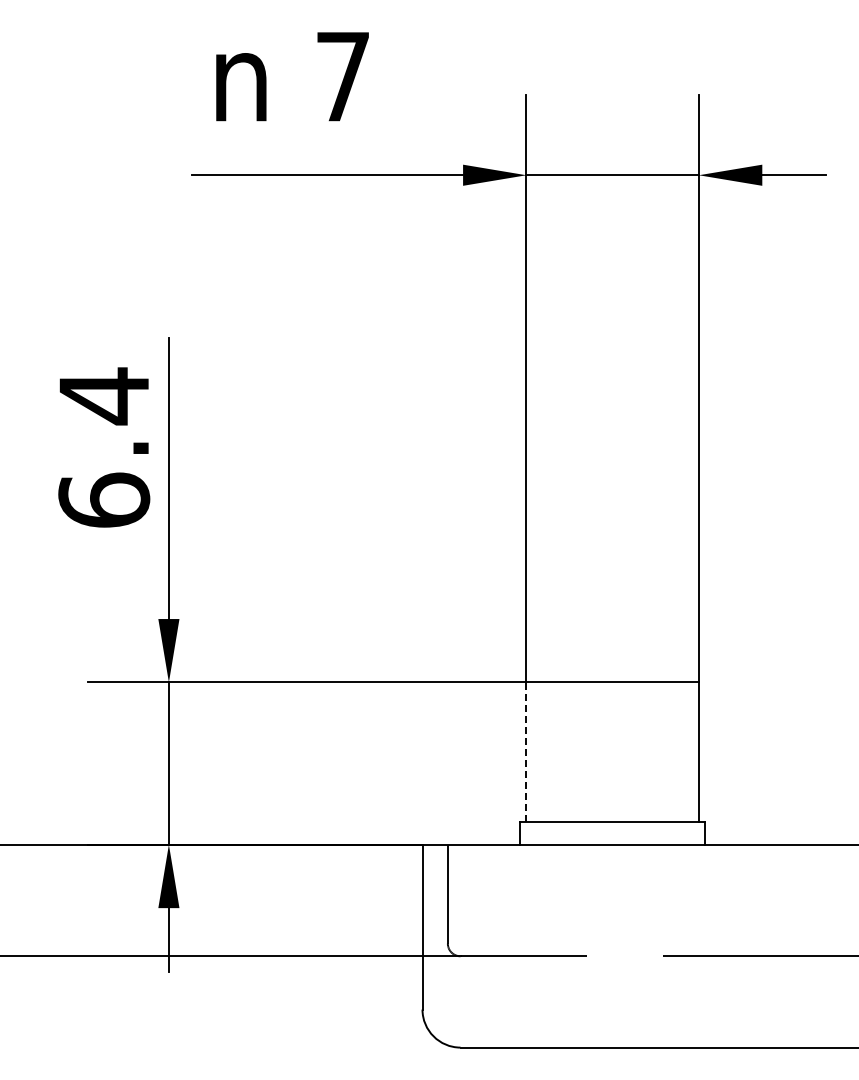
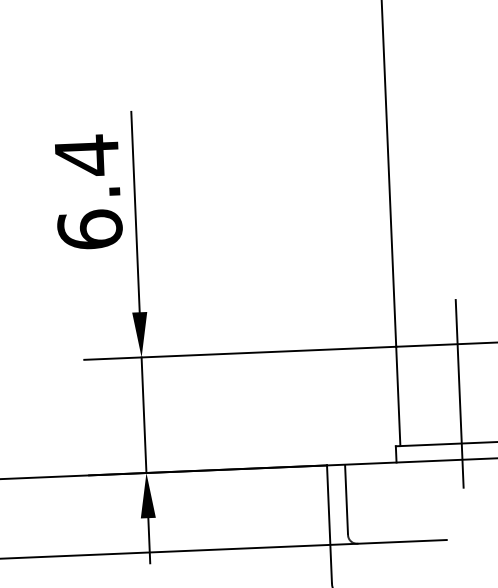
line: (526, 752) -> (398, 396), dashed -> solid
line: (612, 752) -> (459, 394), added

